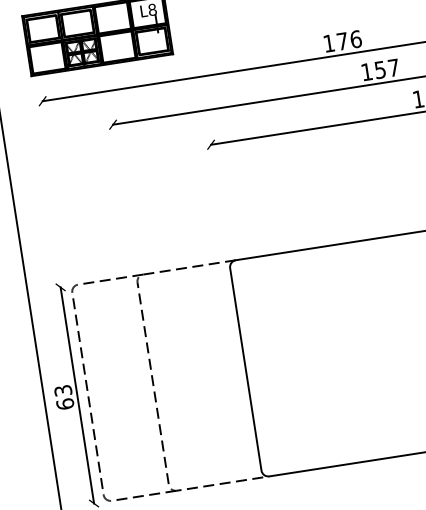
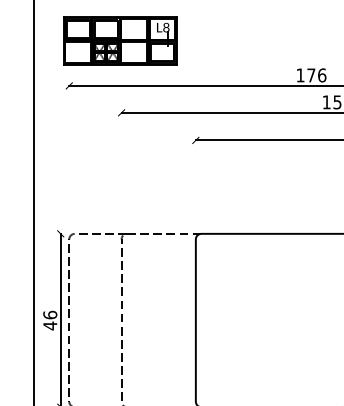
text: (64, 397) -> (50, 320), 63 -> 46

